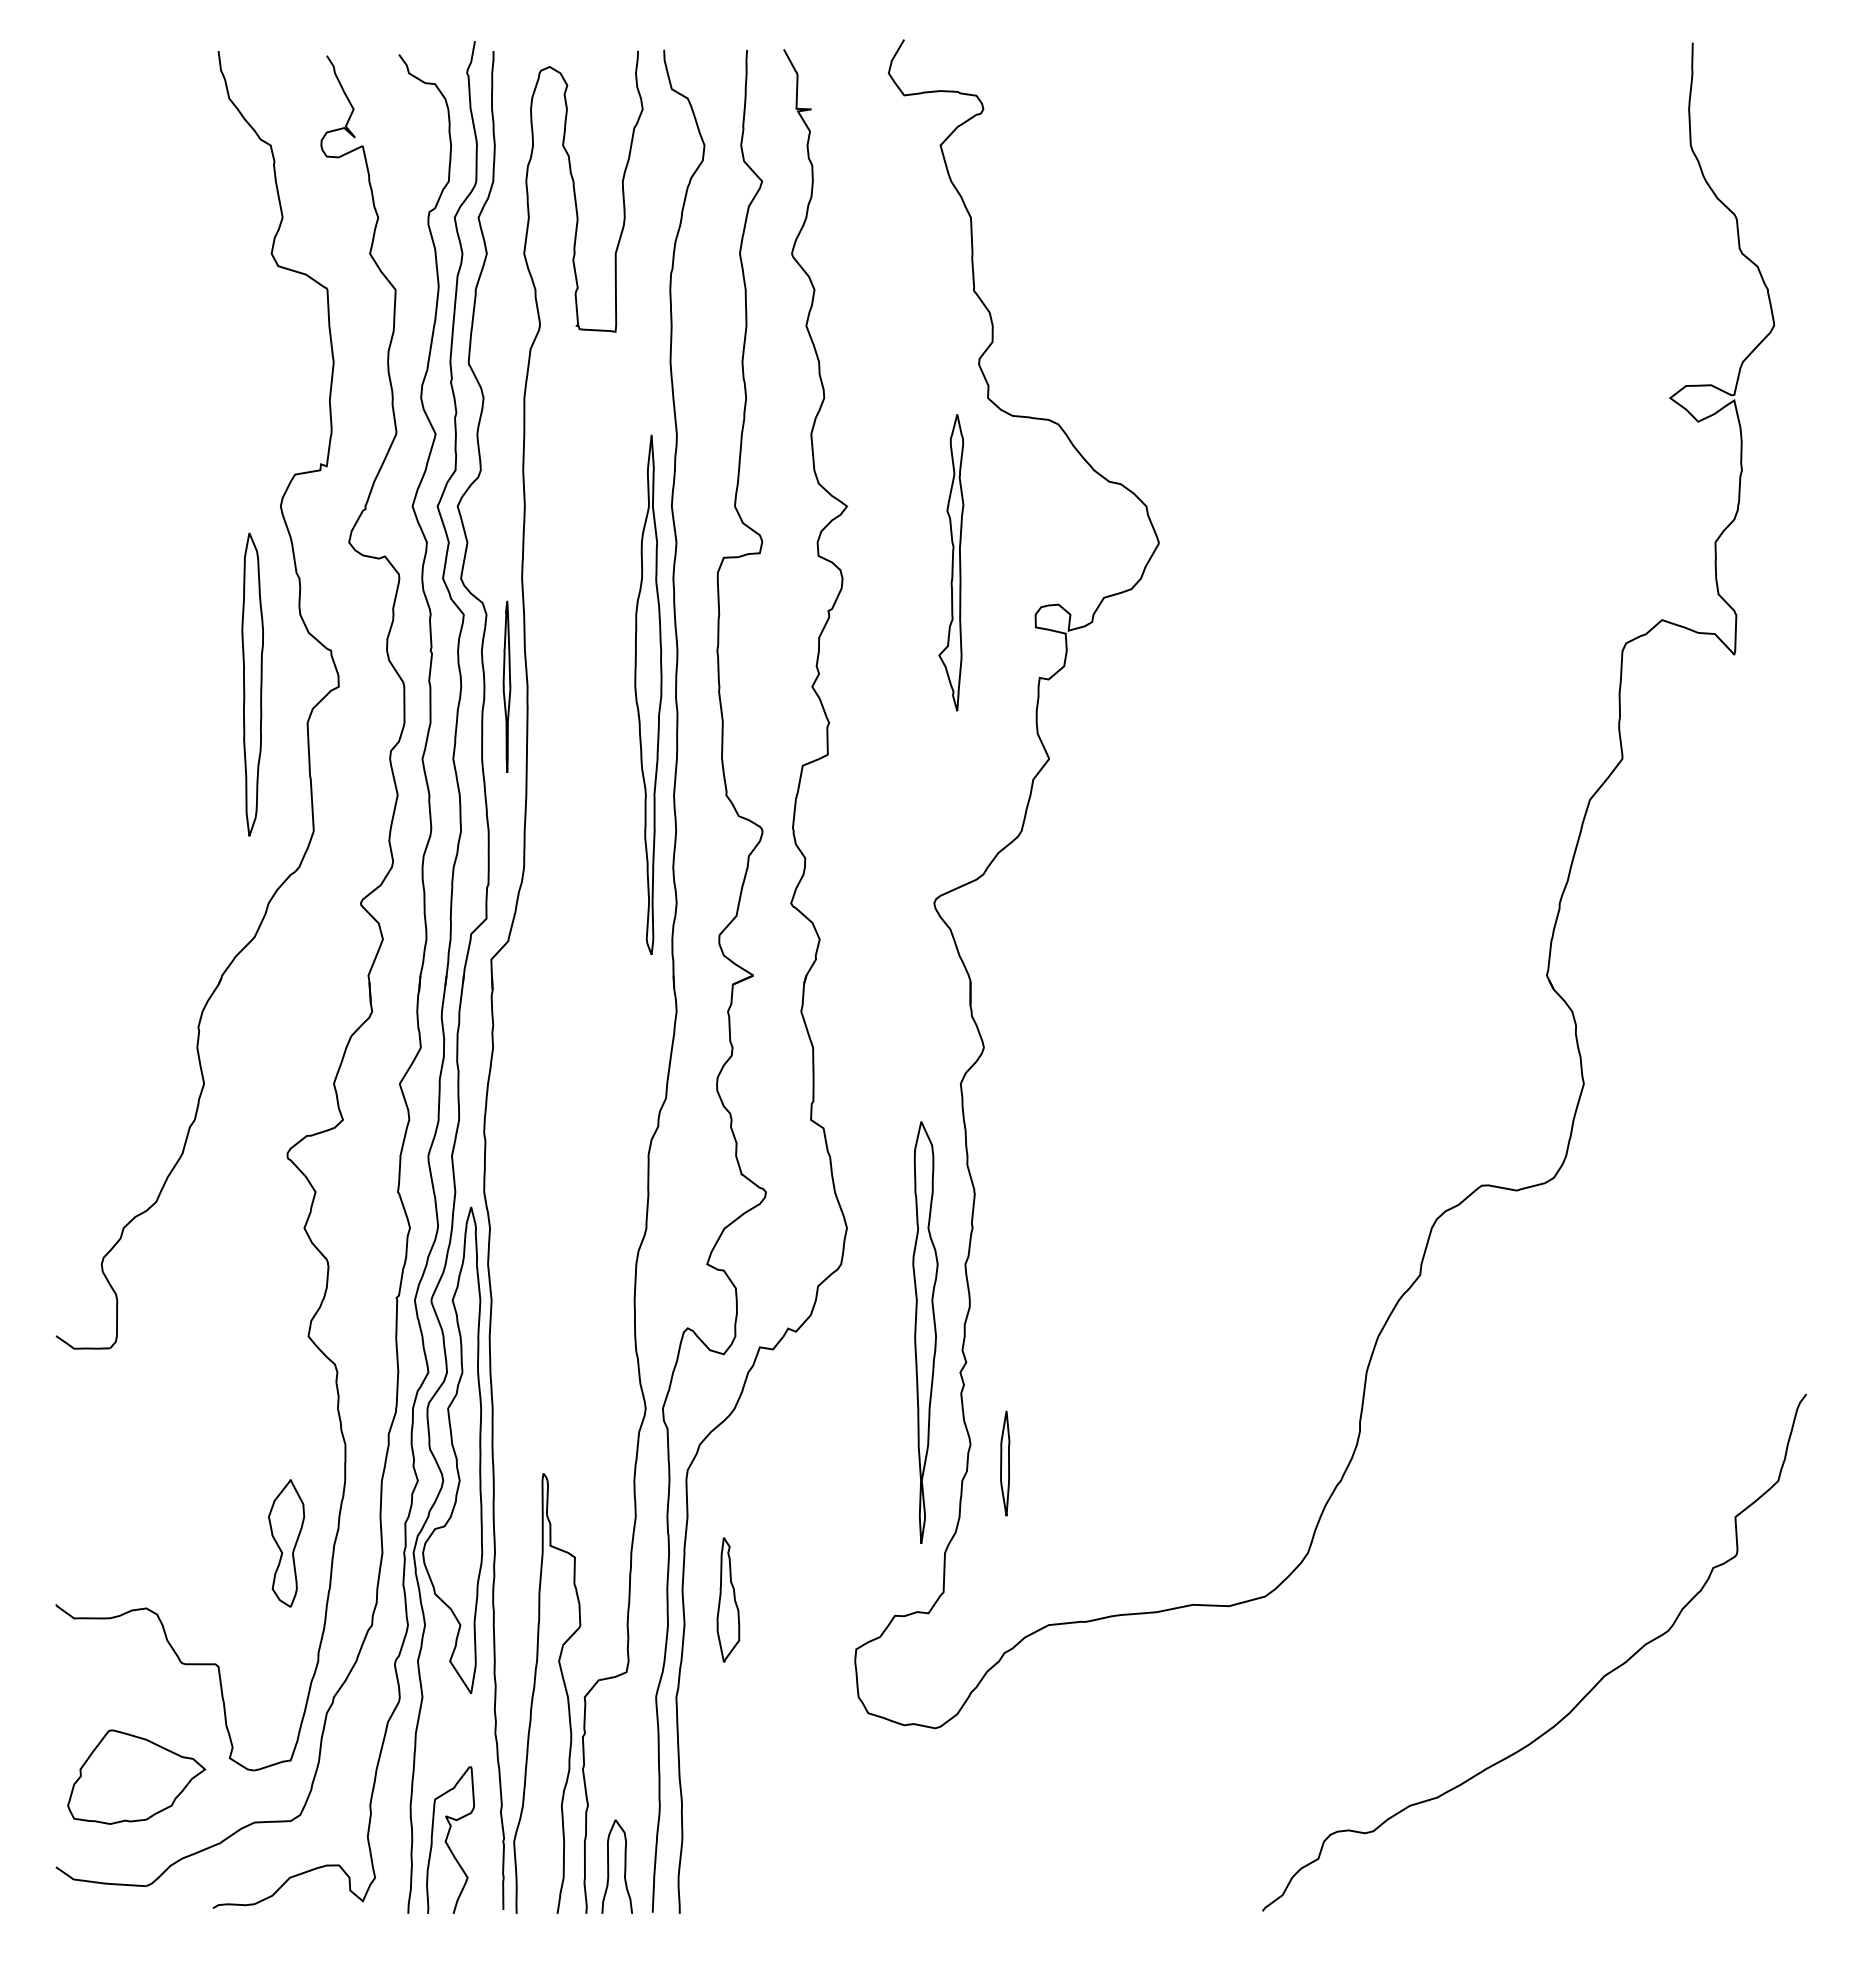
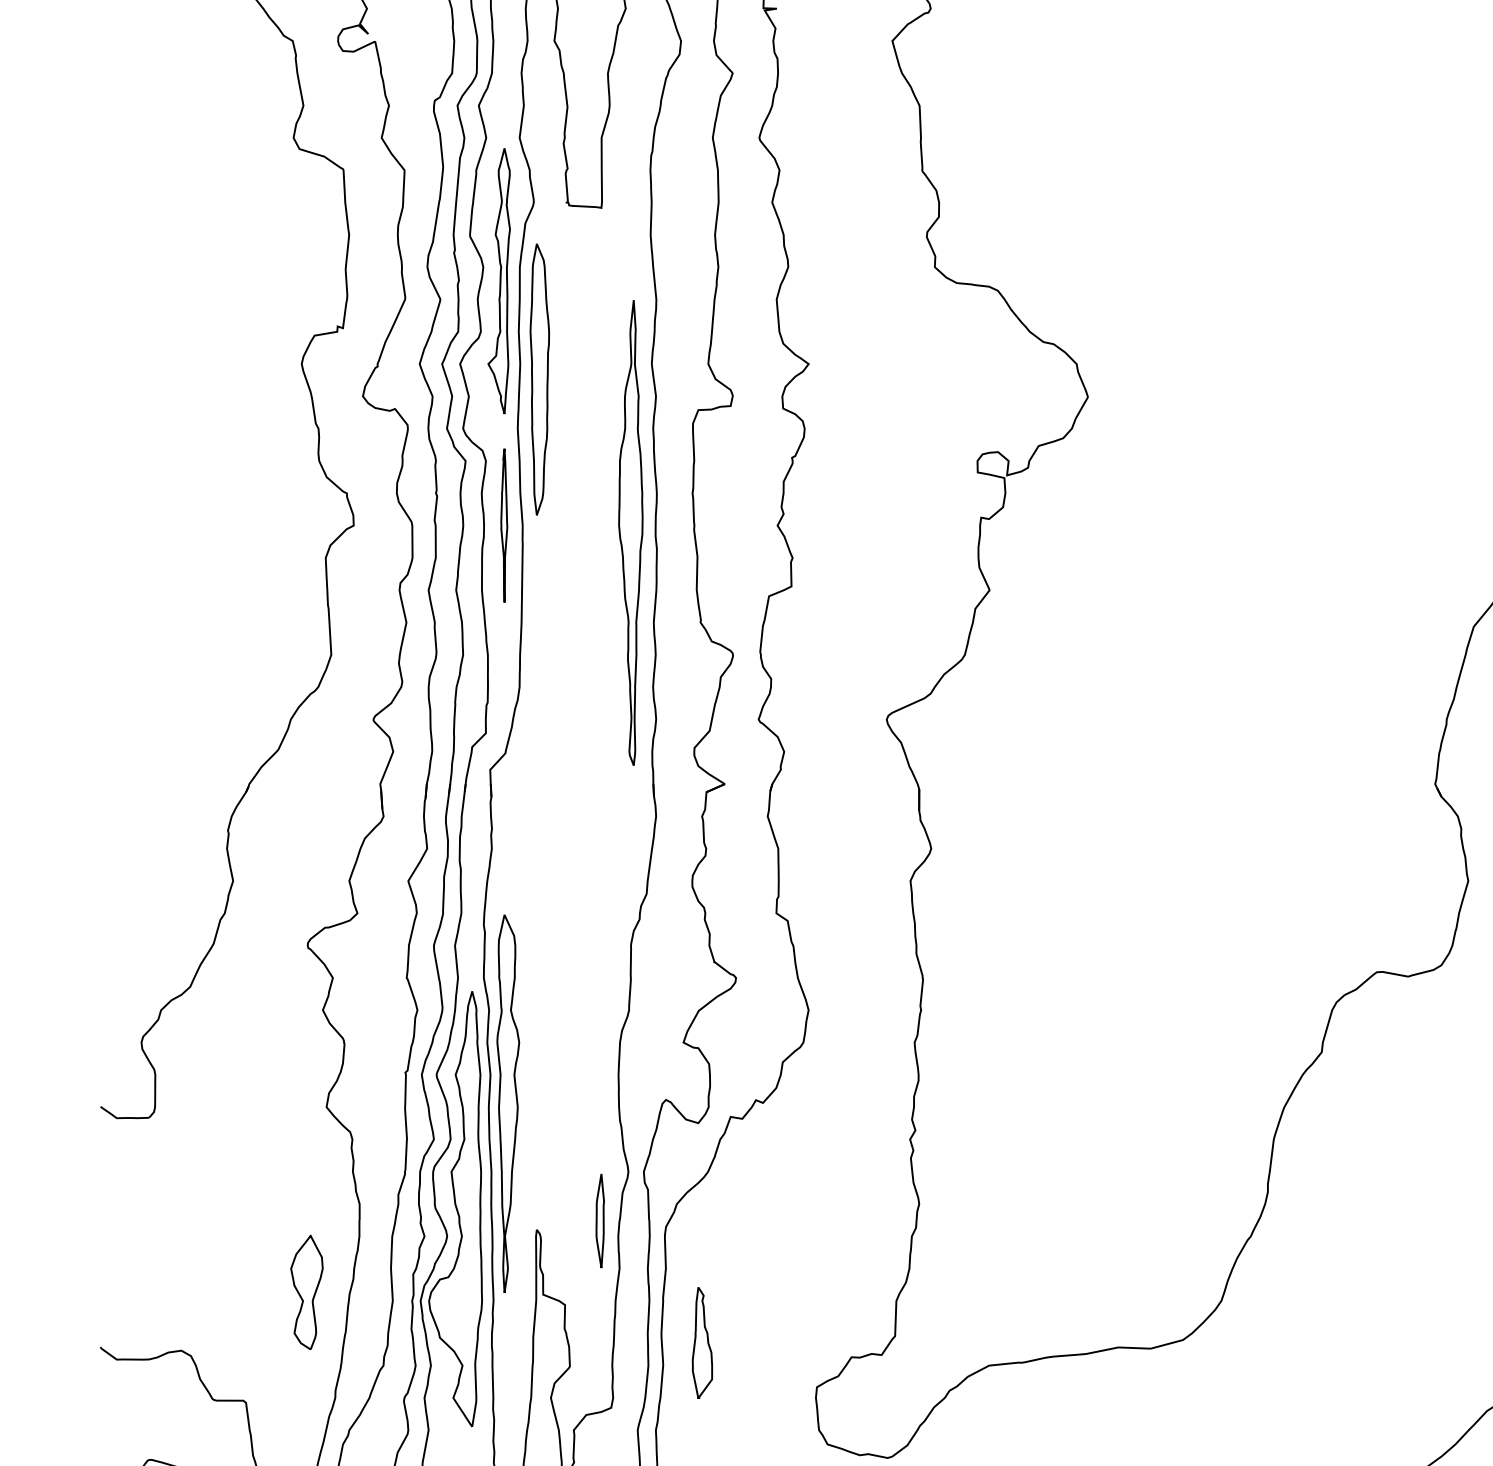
part: (951, 562) -> (499, 280), moved
part: (252, 684) -> (539, 379), moved
part: (925, 1332) -> (508, 1103), moved
part: (1005, 1463) -> (600, 1220), moved

